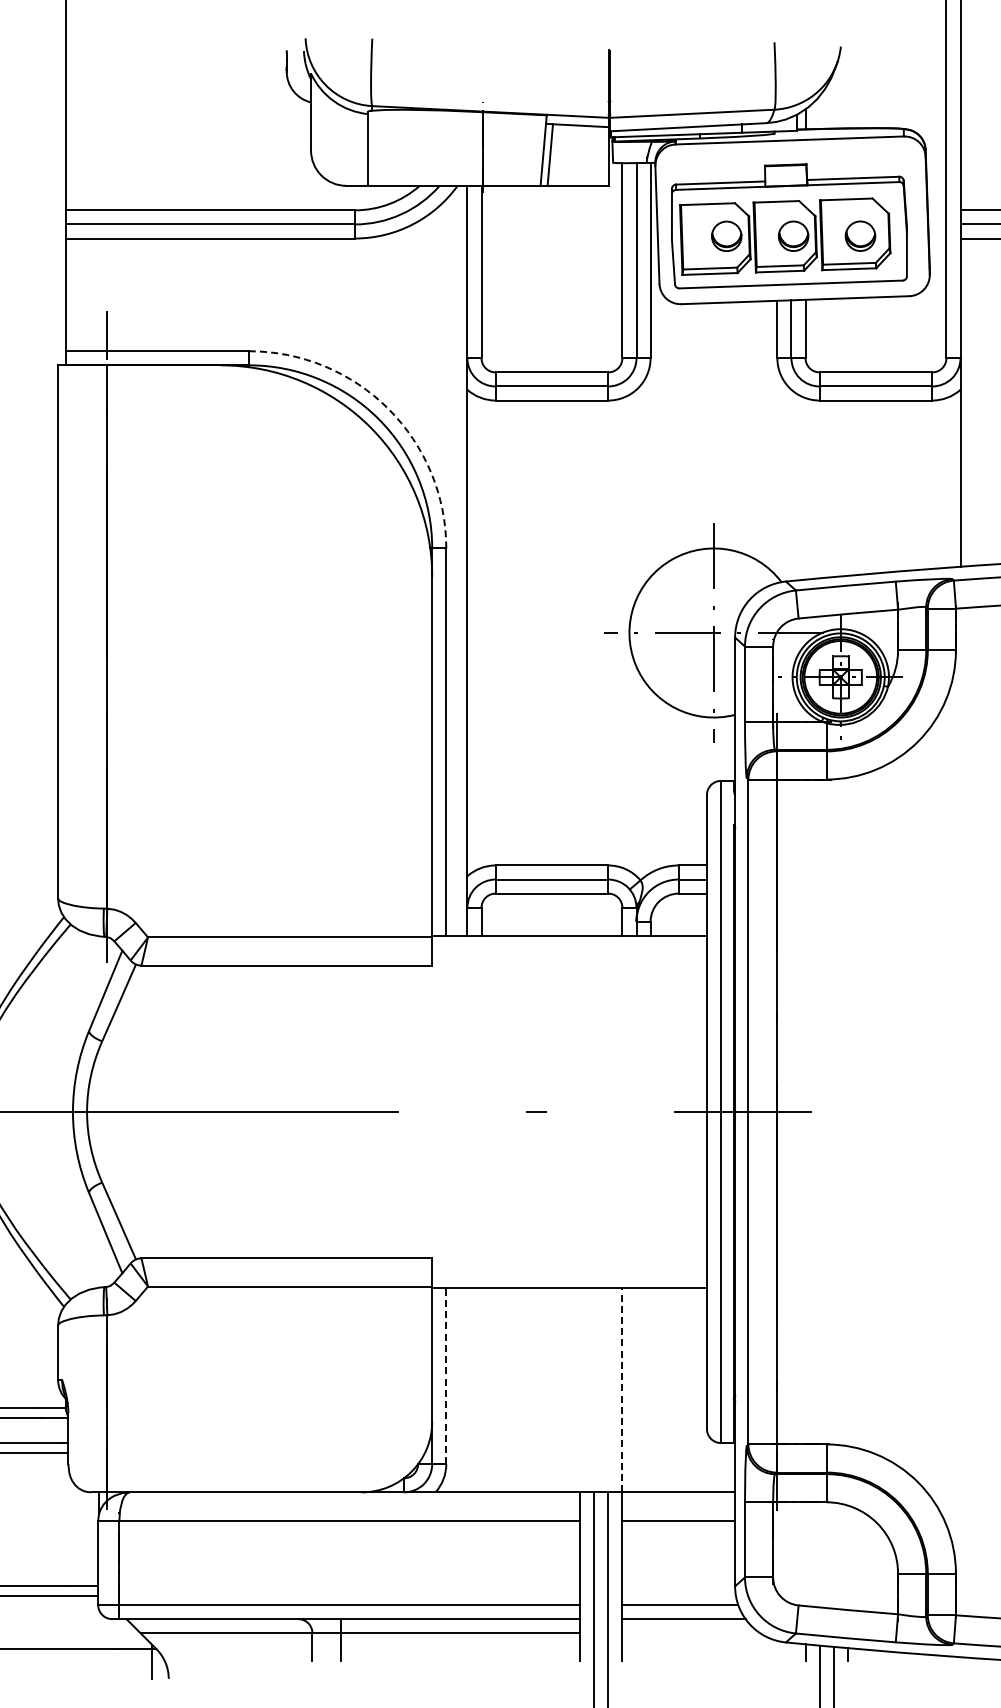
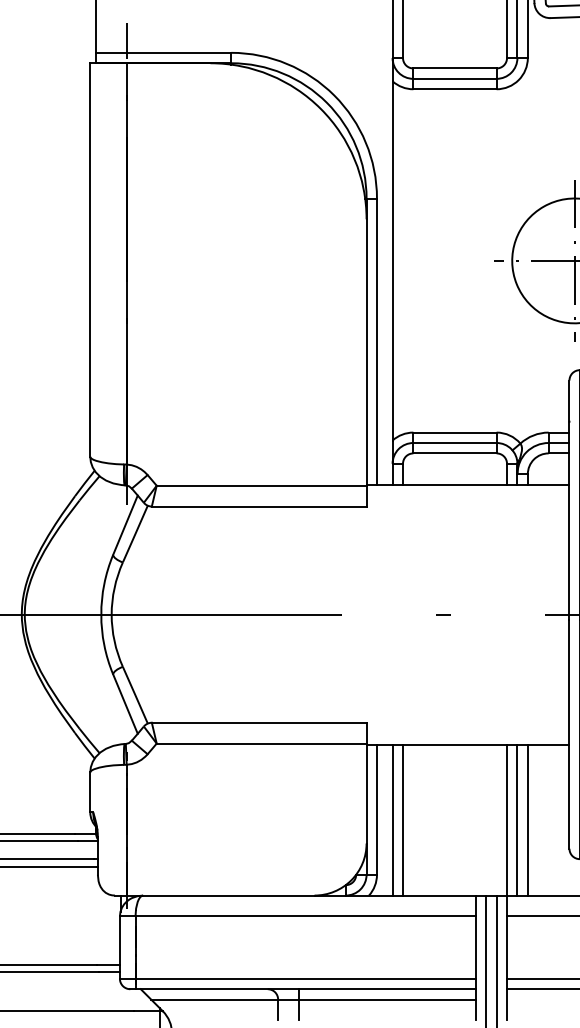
arc: (388, 409) -> (334, 95), dashed -> solid
line: (446, 1375) -> (377, 809), dashed -> solid
line: (622, 1389) -> (507, 819), dashed -> solid
line: (467, 1390) -> (392, 820), added
line: (481, 1390) -> (402, 820), added
line: (636, 1390) -> (517, 820), added
line: (650, 1390) -> (527, 820), added

